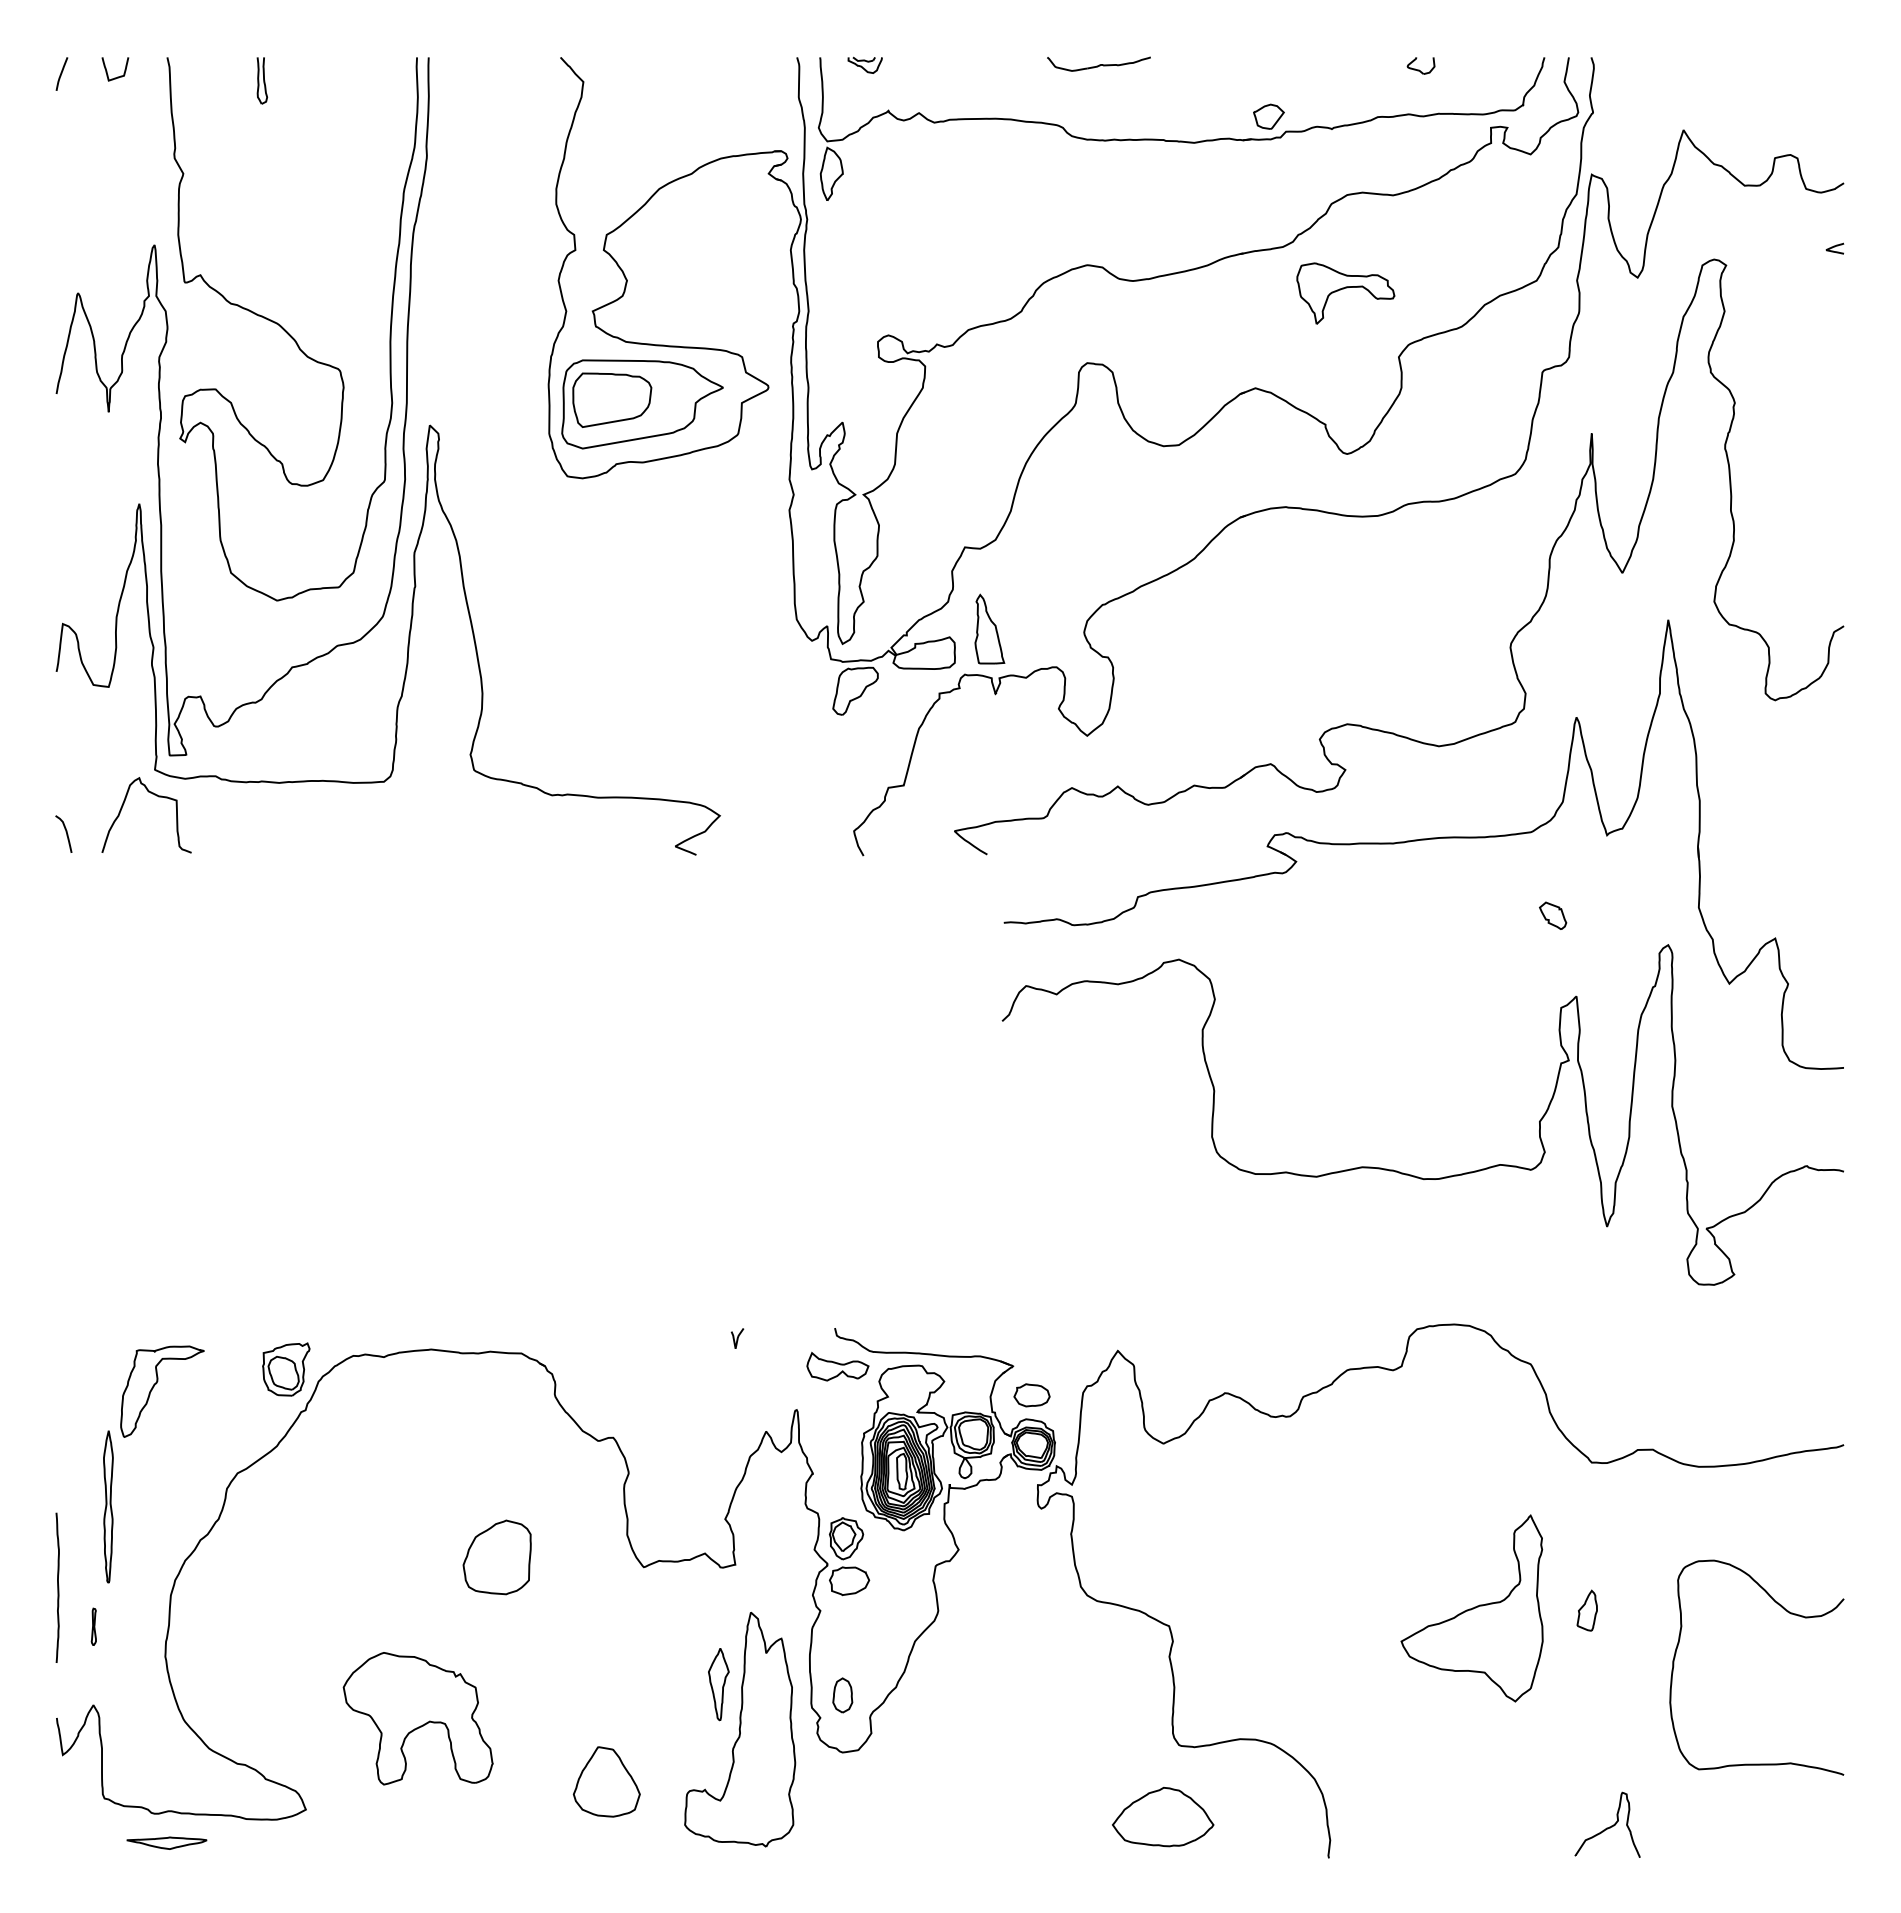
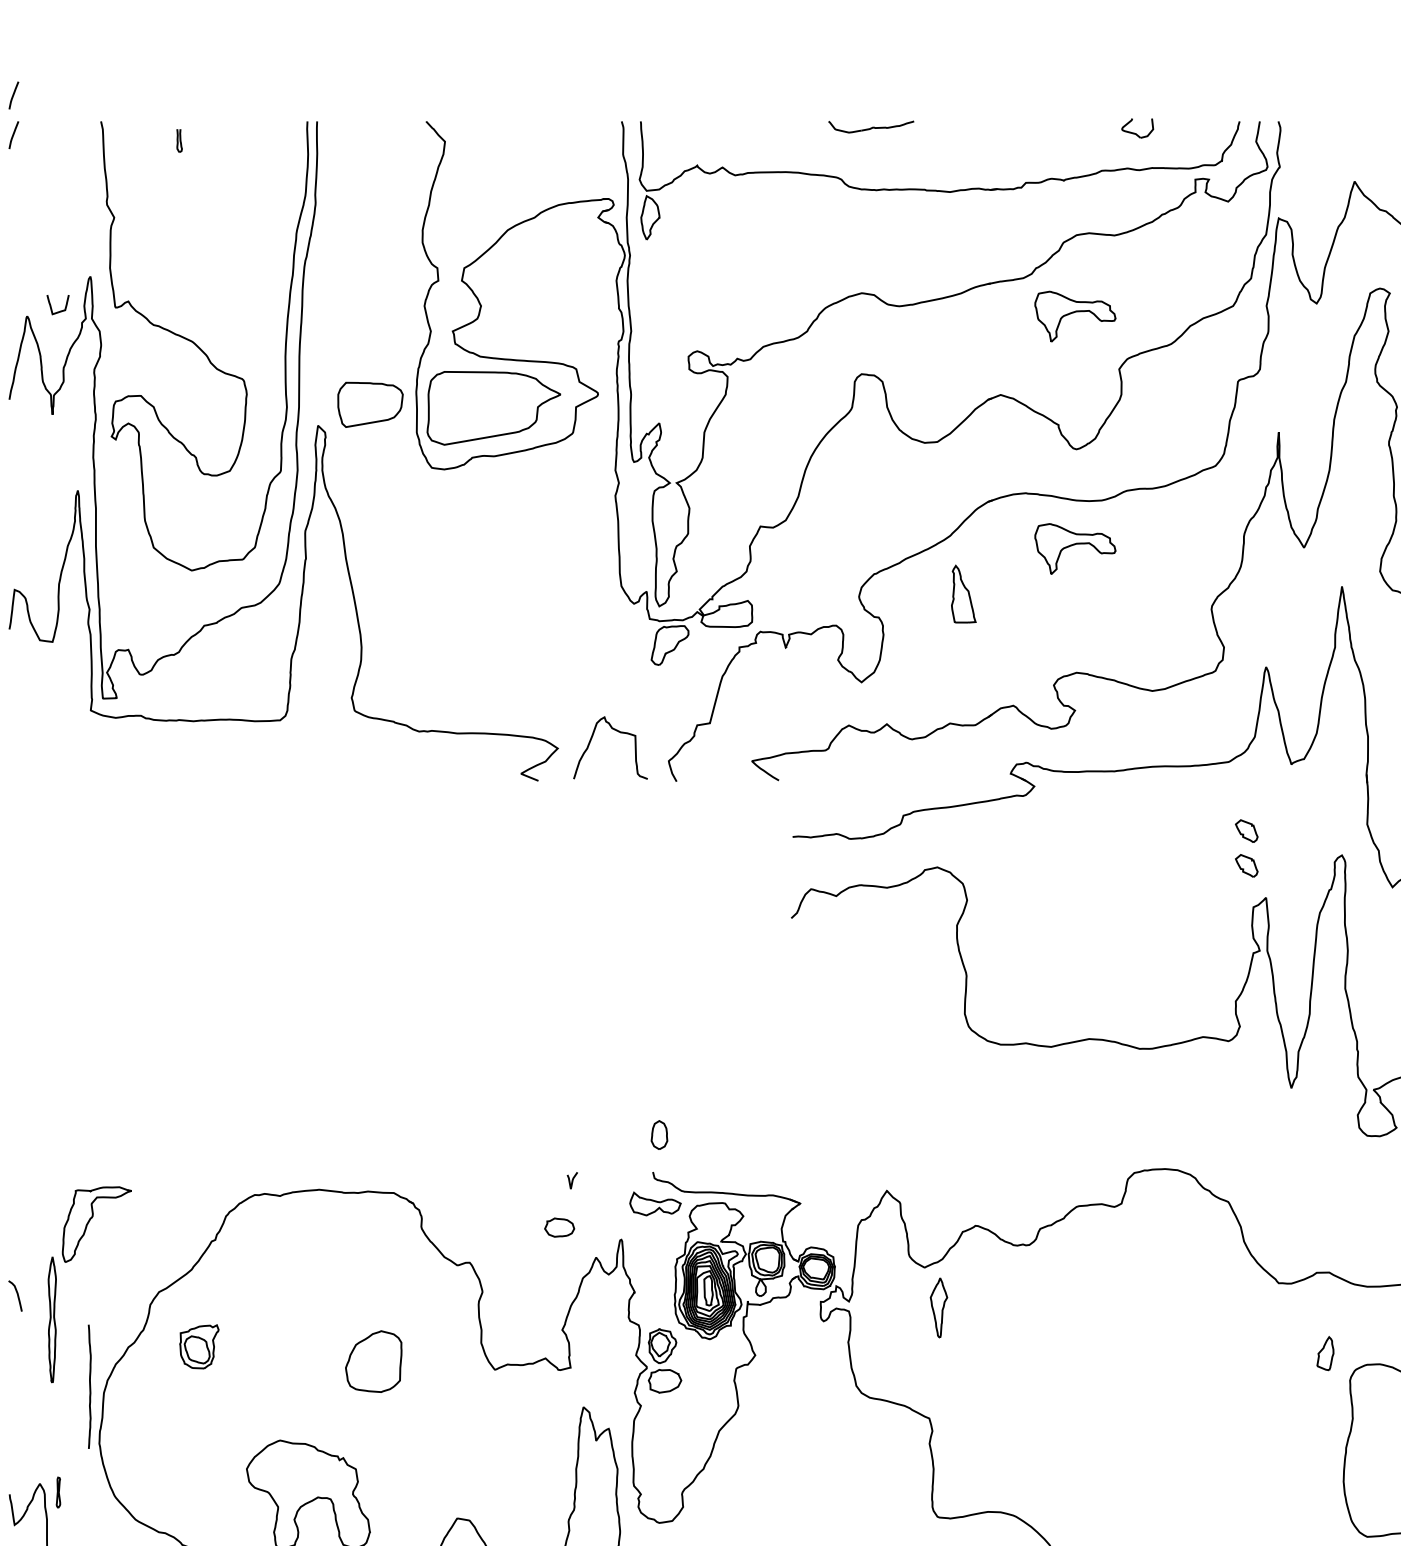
line: (61, 25) -> (13, 95), added
part: (864, 64) -> (677, 127), removed
part: (1420, 65) -> (1137, 128), size x1.4
curve: (117, 76) -> (59, 310), moved
part: (262, 80) -> (179, 140), size x0.6
part: (1268, 116) -> (1011, 170), removed
part: (612, 399) -> (370, 404), moved
part: (1345, 574) -> (1075, 548), added
part: (989, 628) -> (963, 593), moved
curve: (156, 796) -> (618, 732), moved
curve: (65, 832) -> (16, 1294), moved
part: (1553, 957) -> (1247, 865), added
part: (286, 1369) -> (199, 1346), moved
part: (1031, 1395) -> (559, 1227), moved
curve: (57, 1587) -> (89, 1386), moved
part: (1471, 1608) -> (1179, 1403), removed
part: (1586, 1610) -> (1324, 1353), moved
part: (93, 1626) -> (58, 1492), moved
part: (718, 1684) -> (938, 1307), moved
part: (842, 1695) -> (659, 1135), moved

